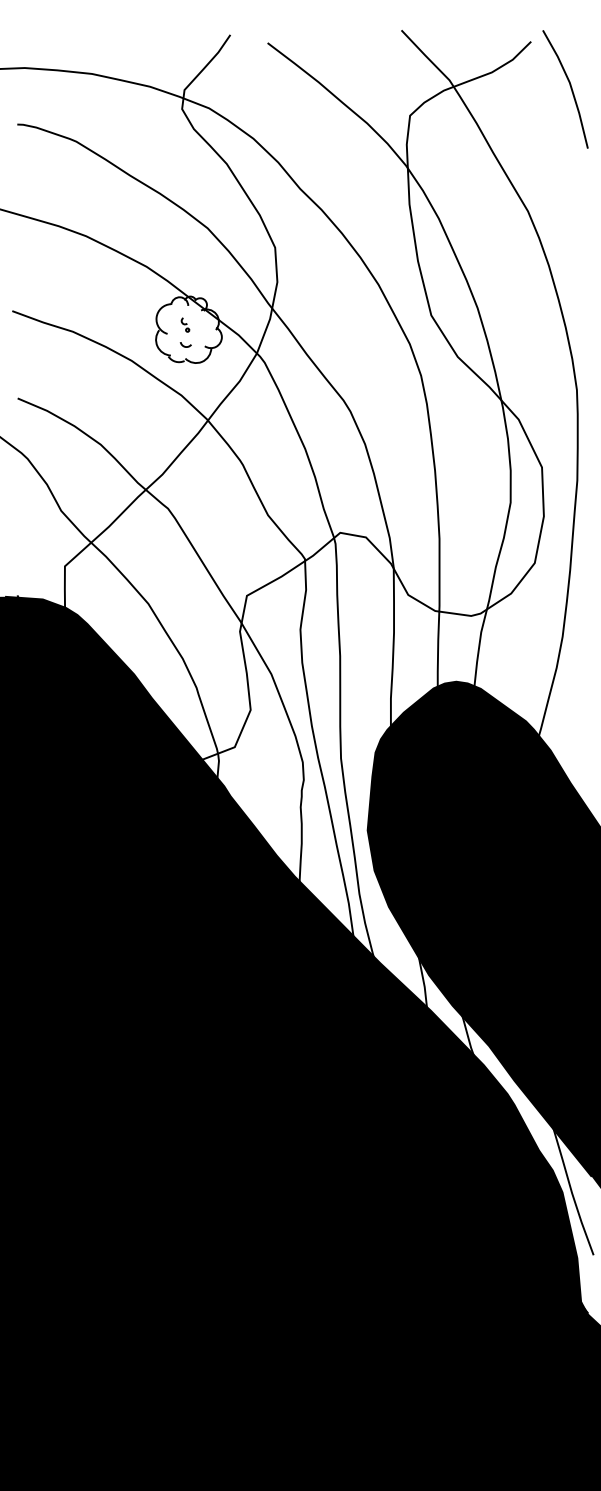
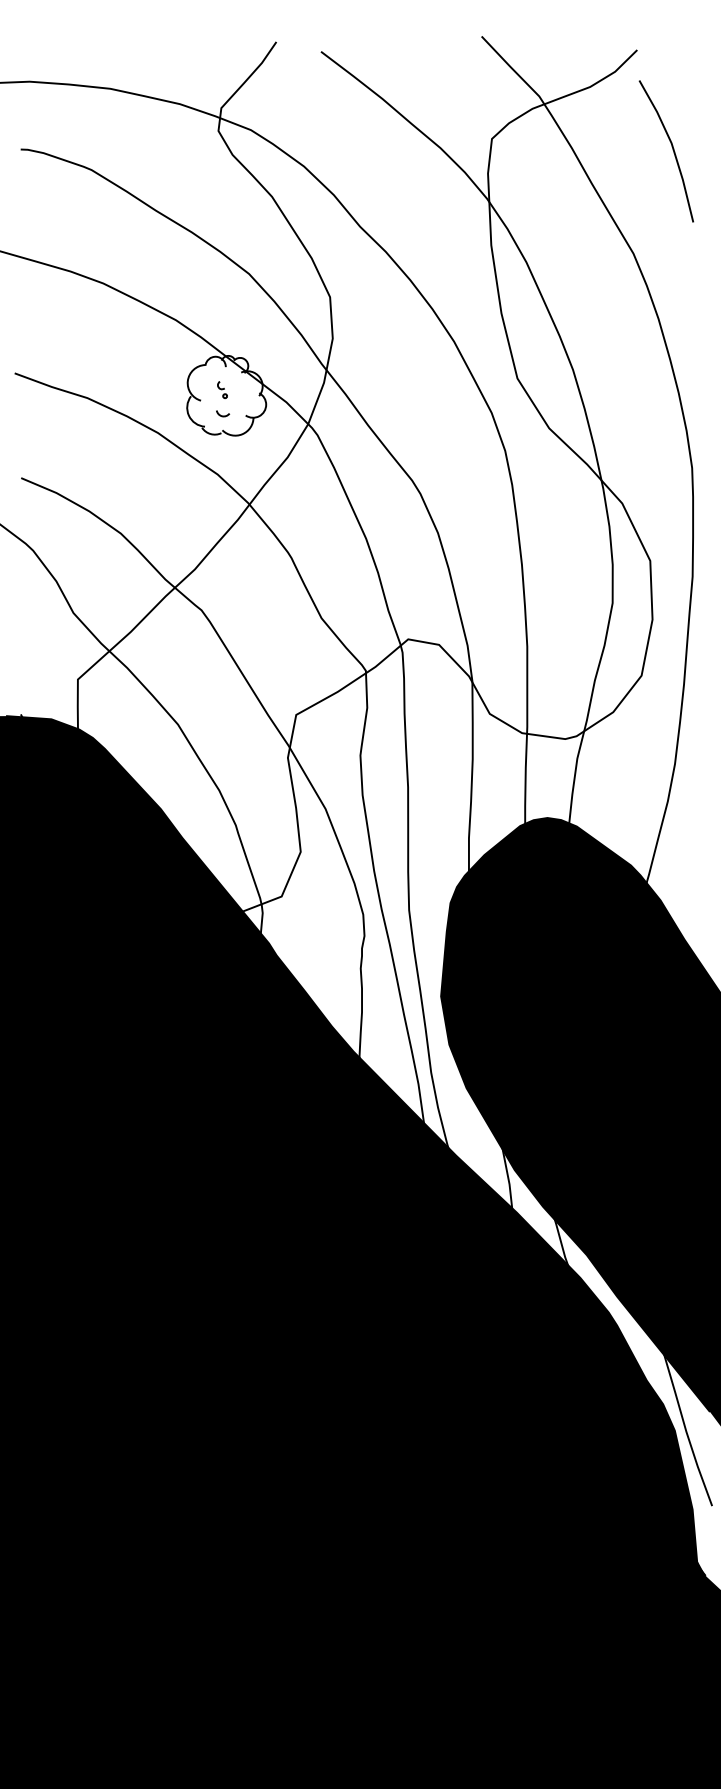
line: (570, 88) -> (672, 150), moved

